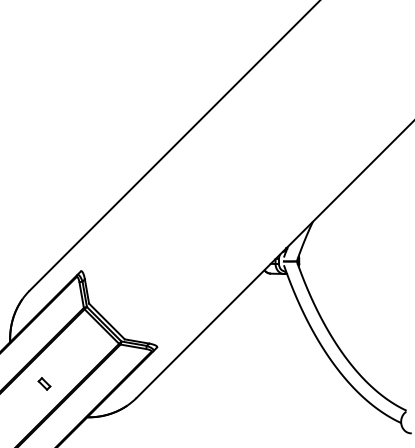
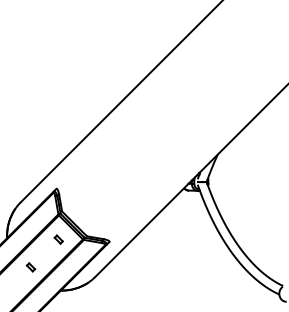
part: (83, 343) -> (58, 239), added

